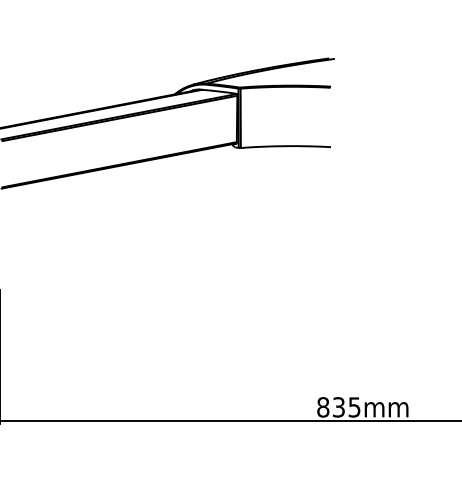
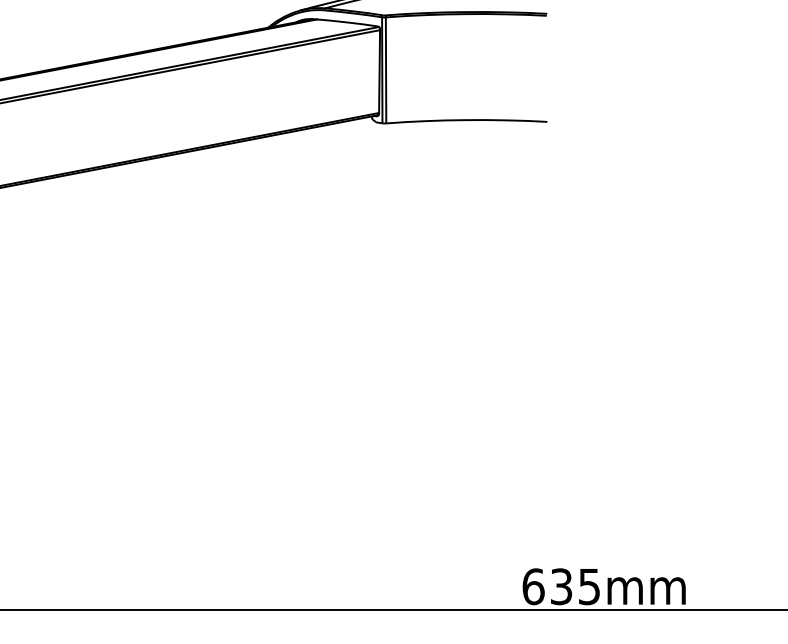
text: (323, 407) -> (533, 587), 835mm -> 635mm

